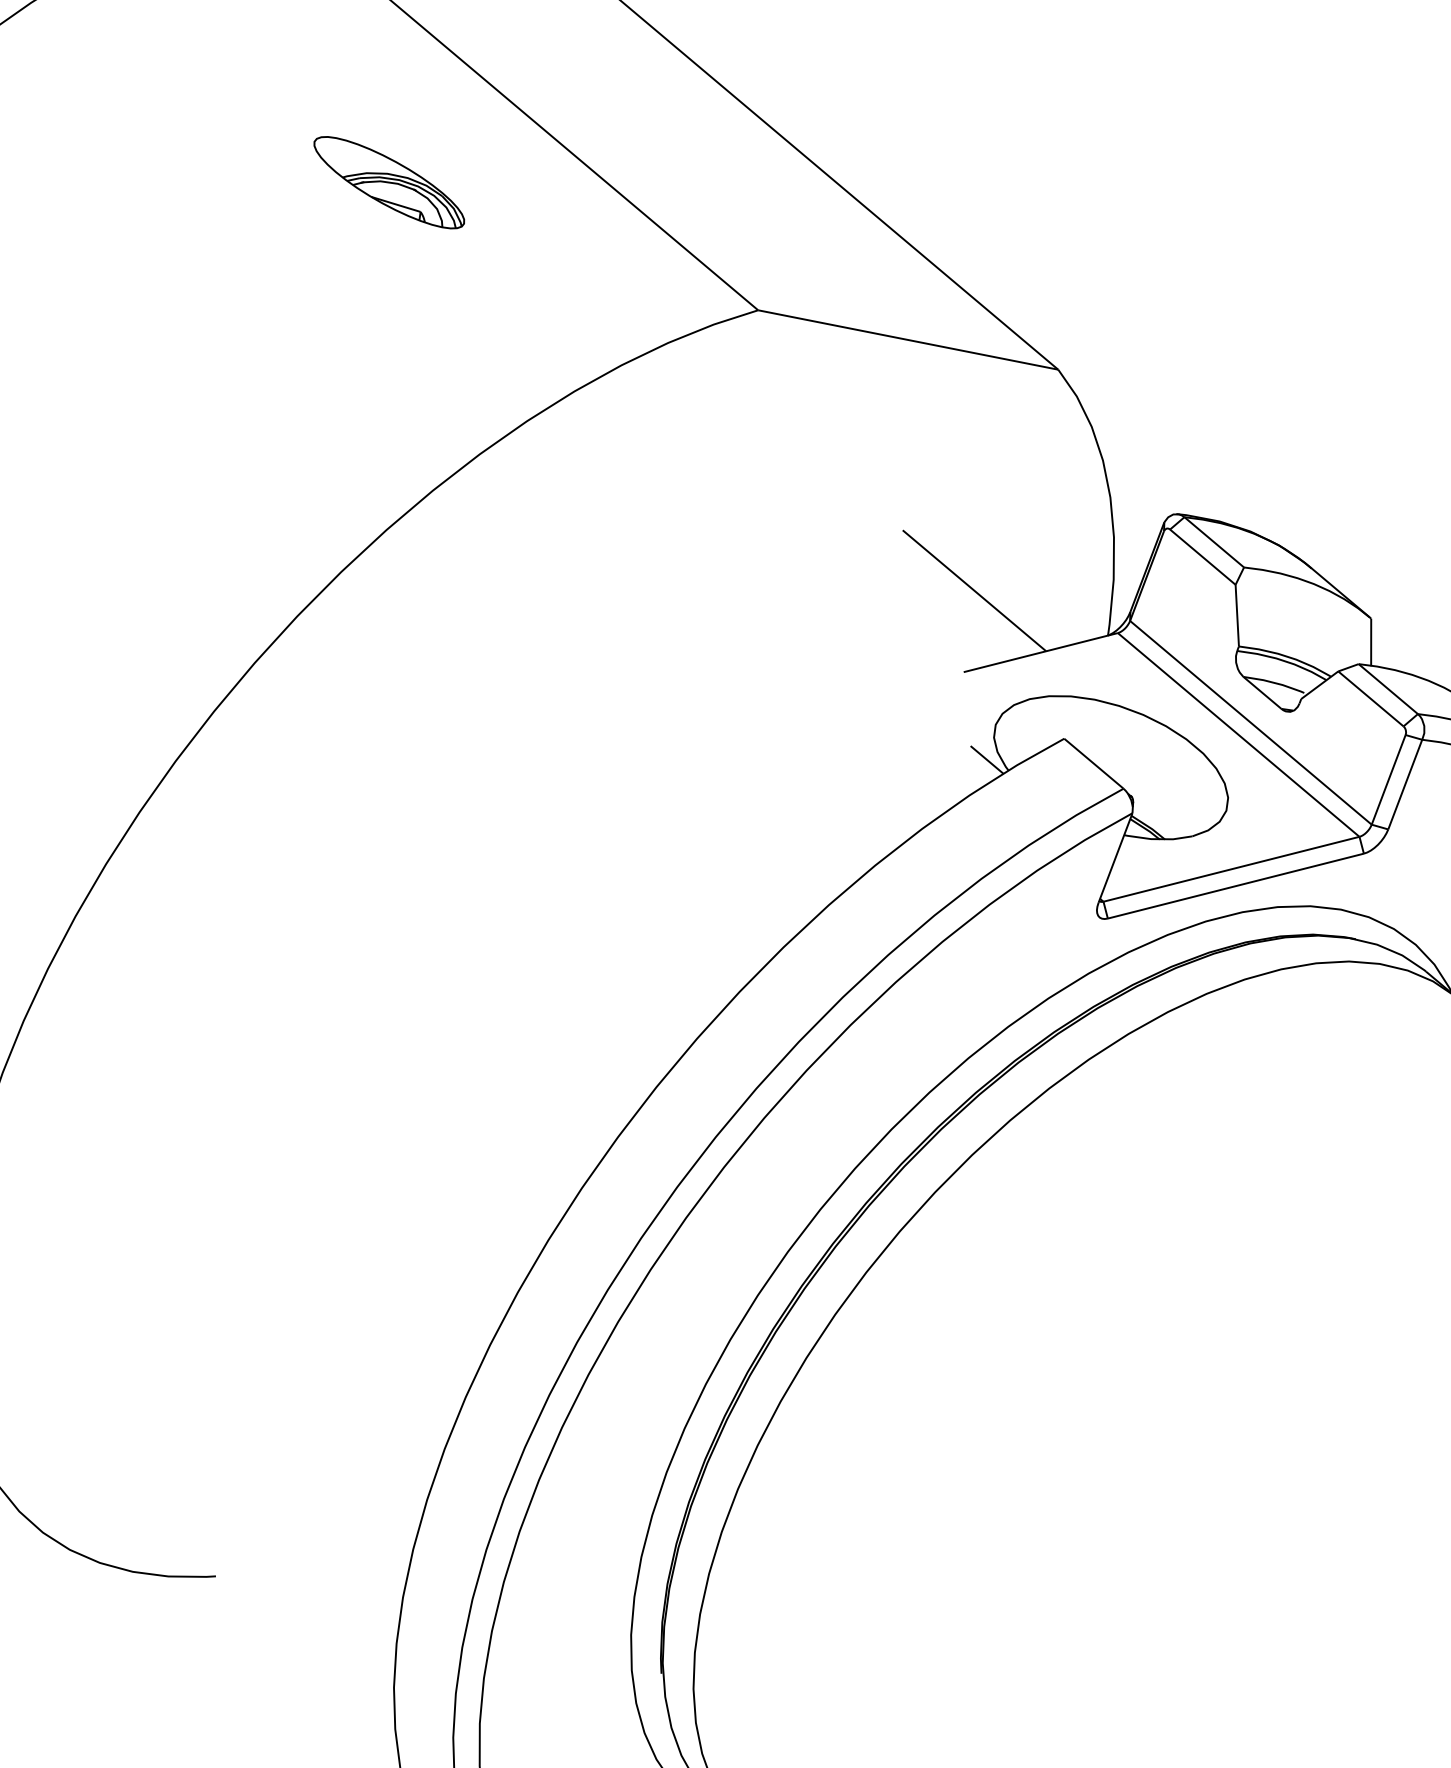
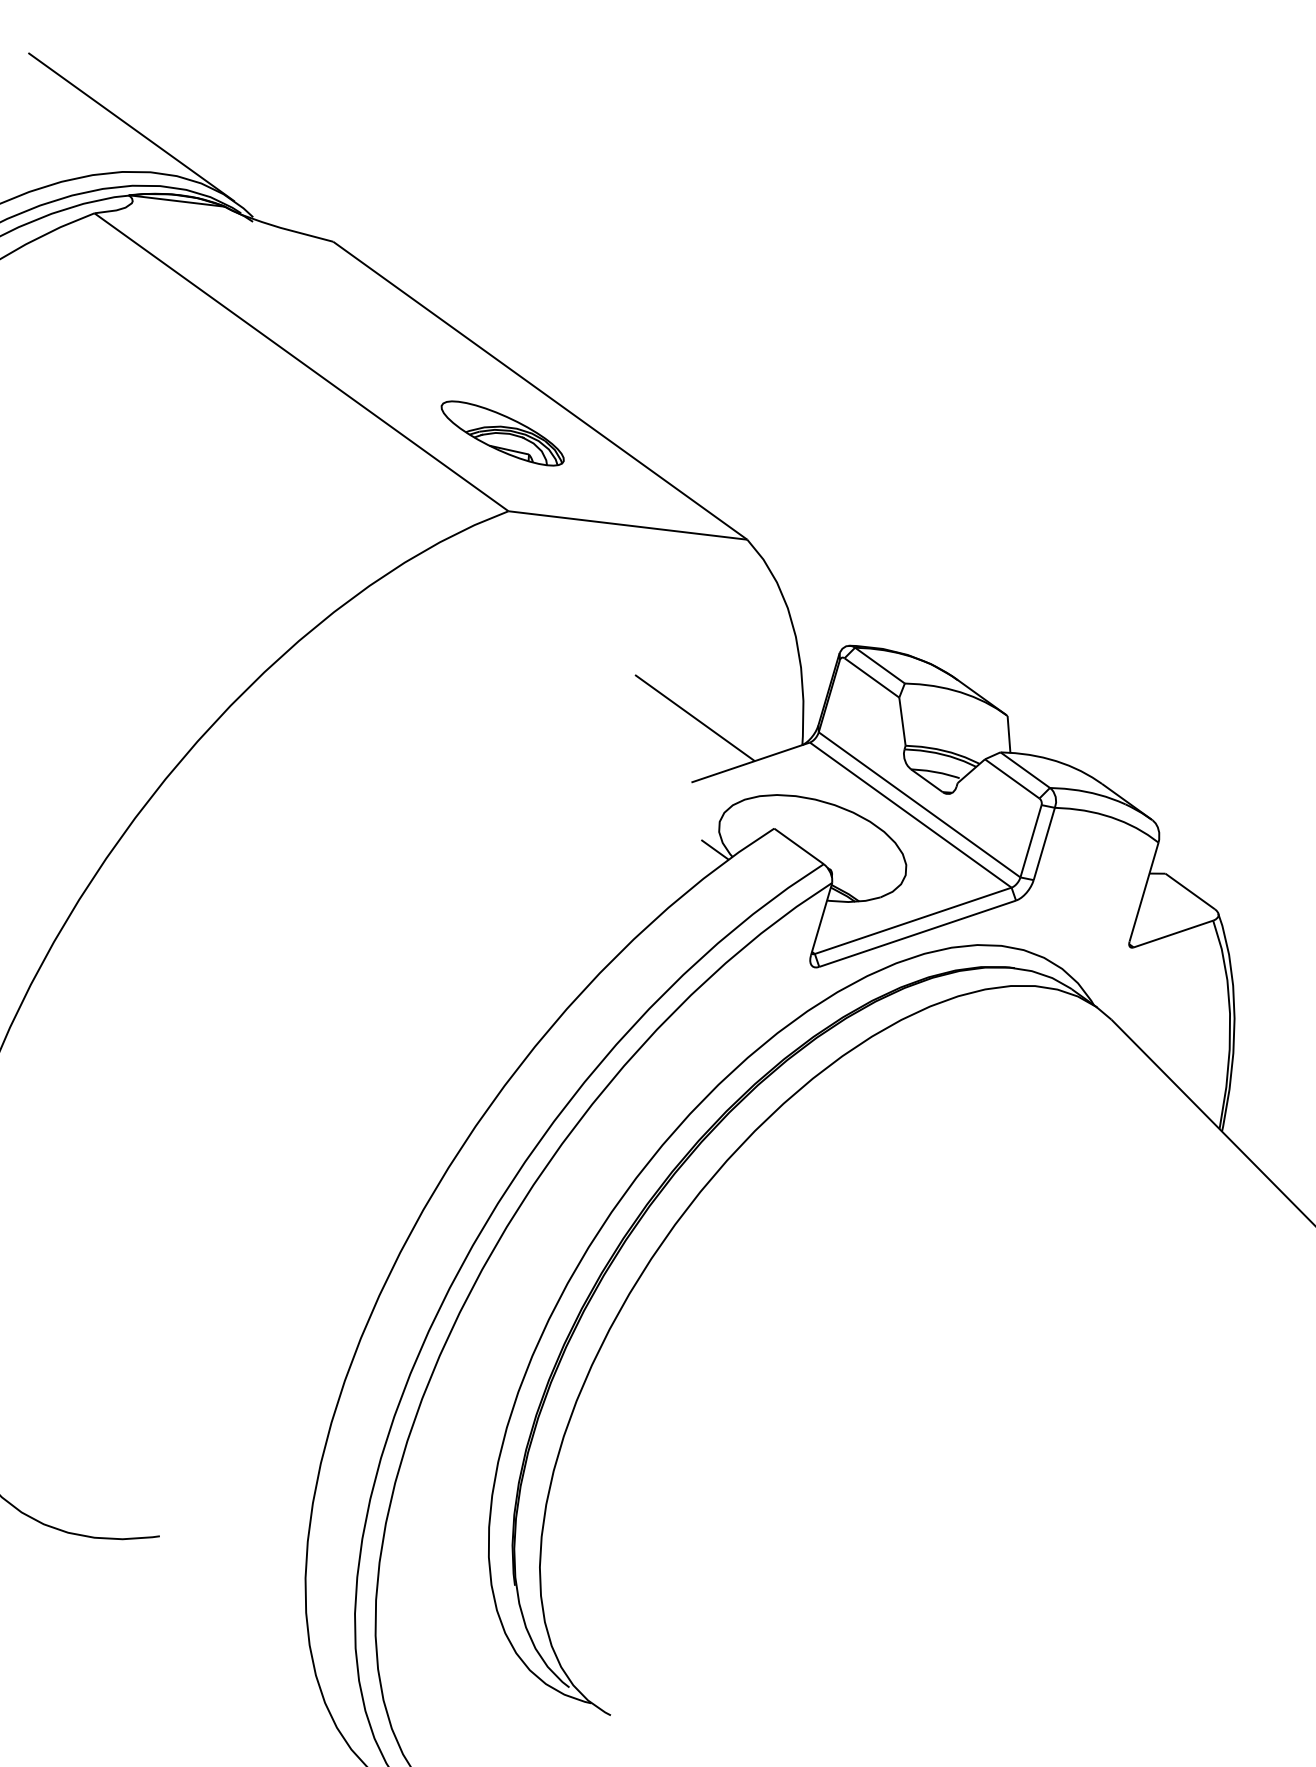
part: (389, 182) -> (502, 433), moved

